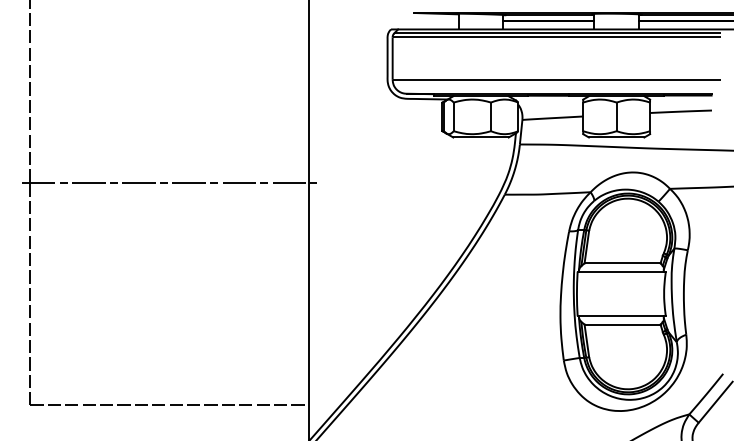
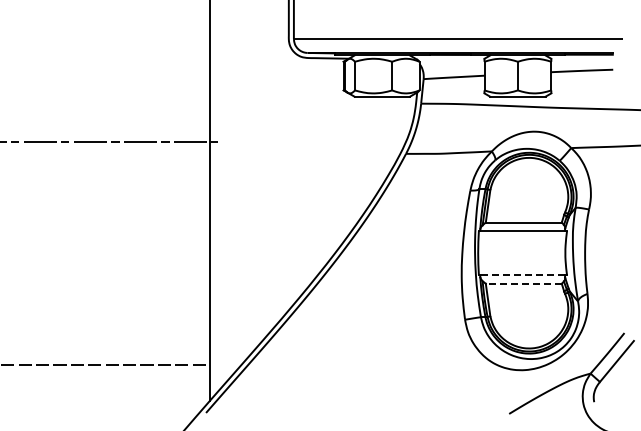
line: (620, 316) -> (521, 275), solid -> dashed
line: (622, 324) -> (523, 283), solid -> dashed

